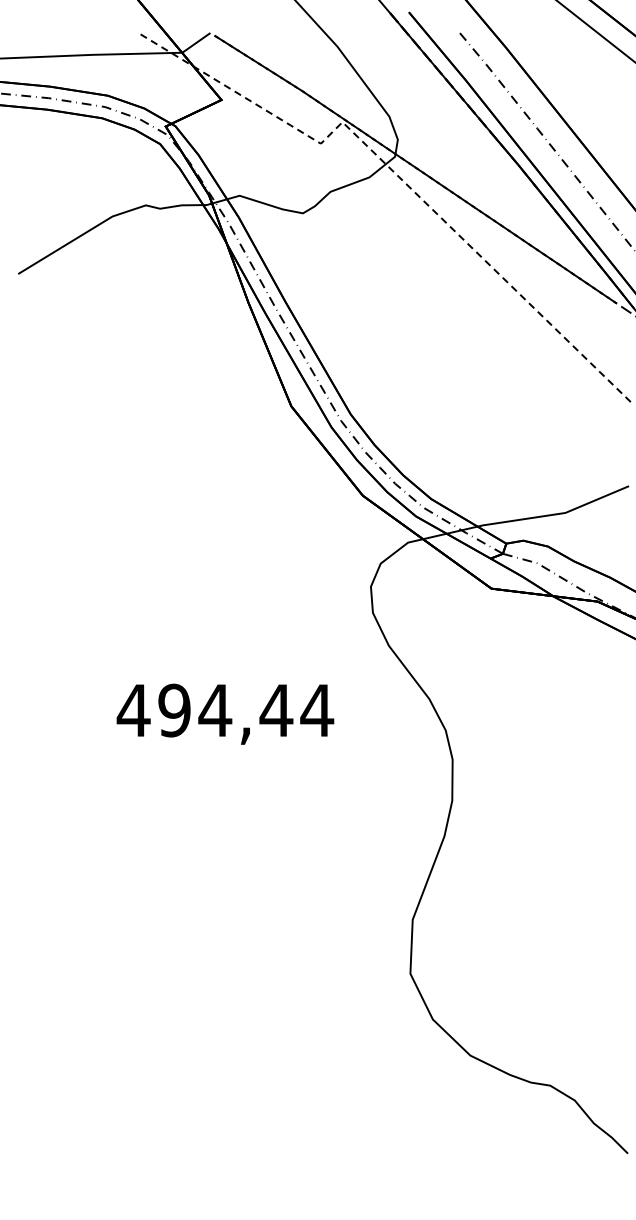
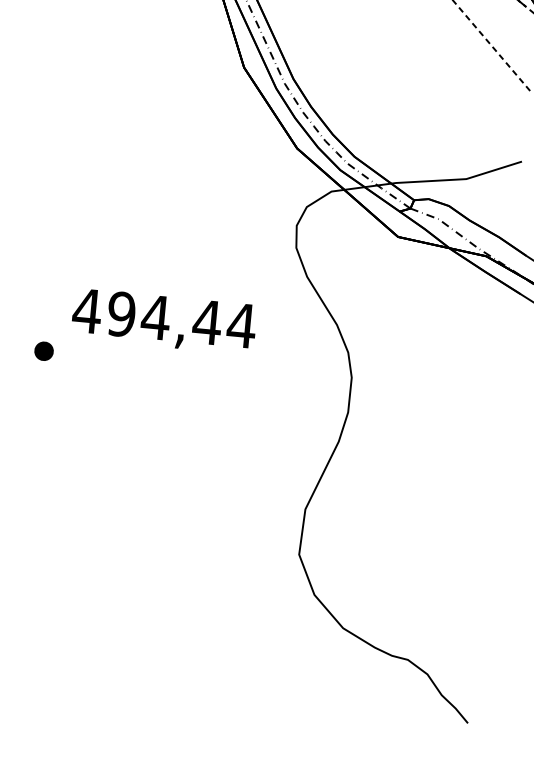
part: (86, 762) -> (43, 351), added

